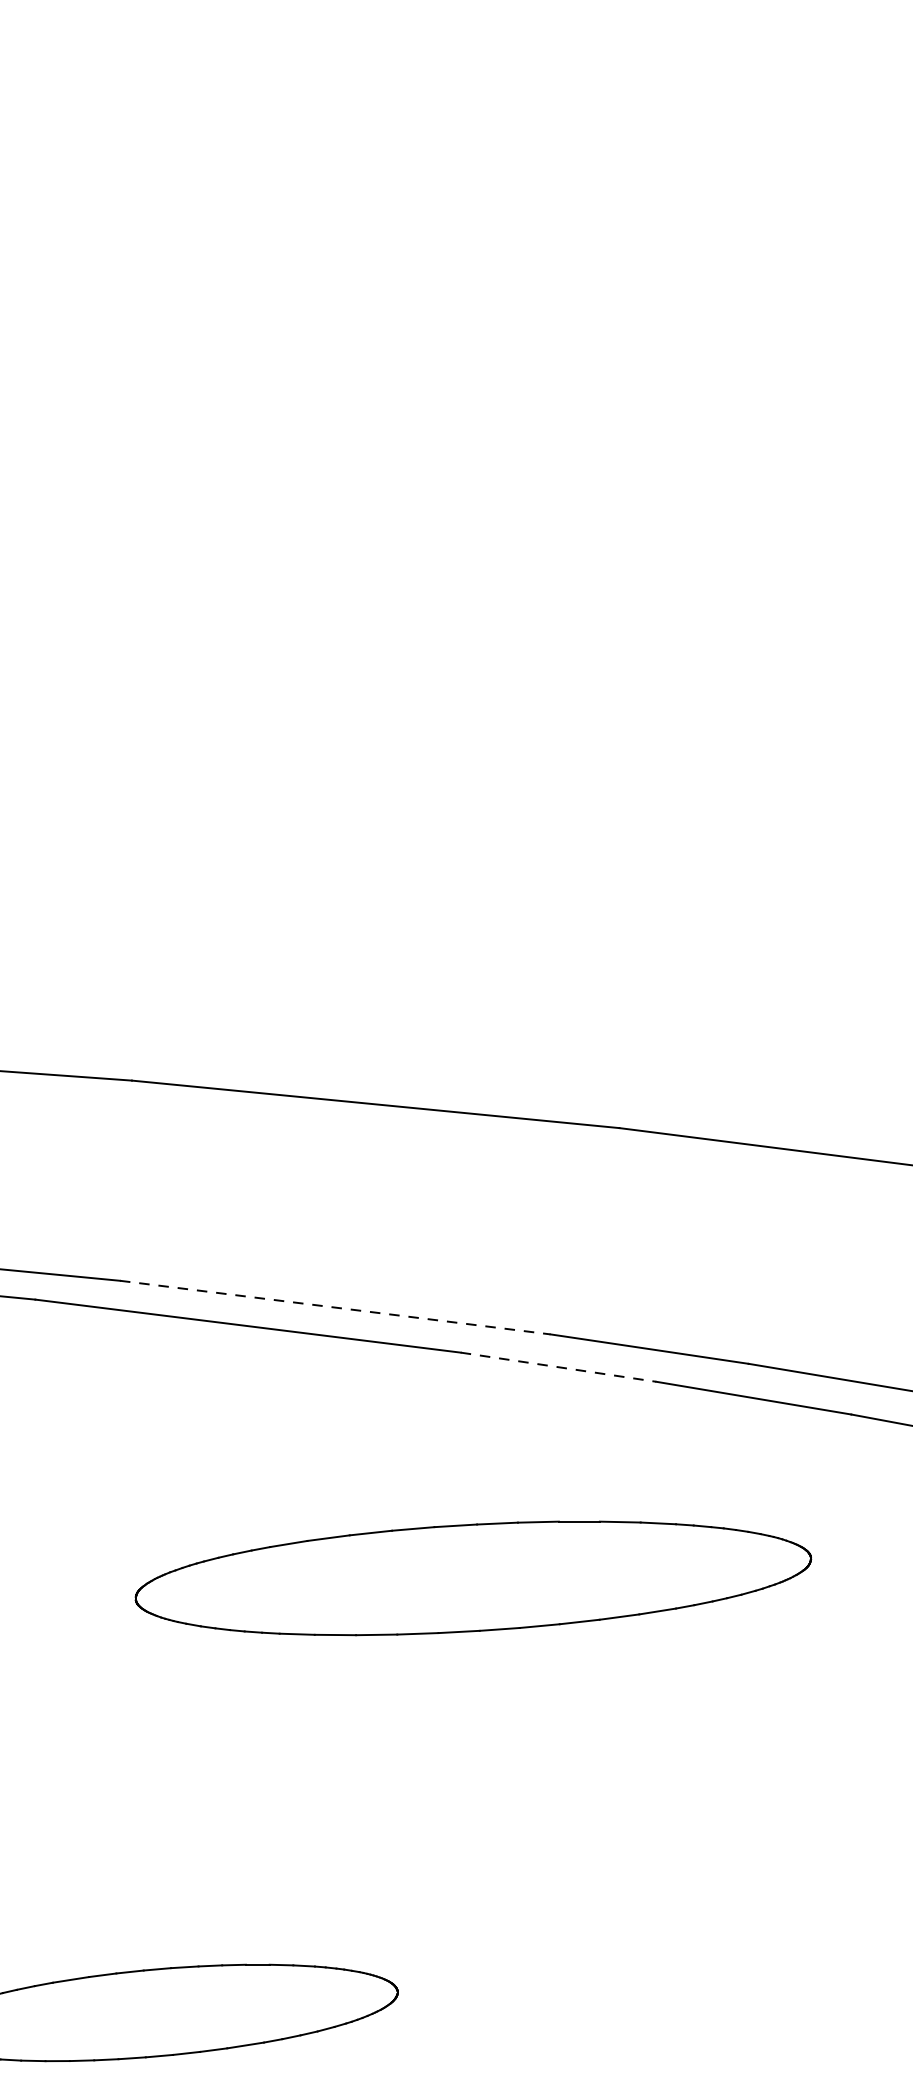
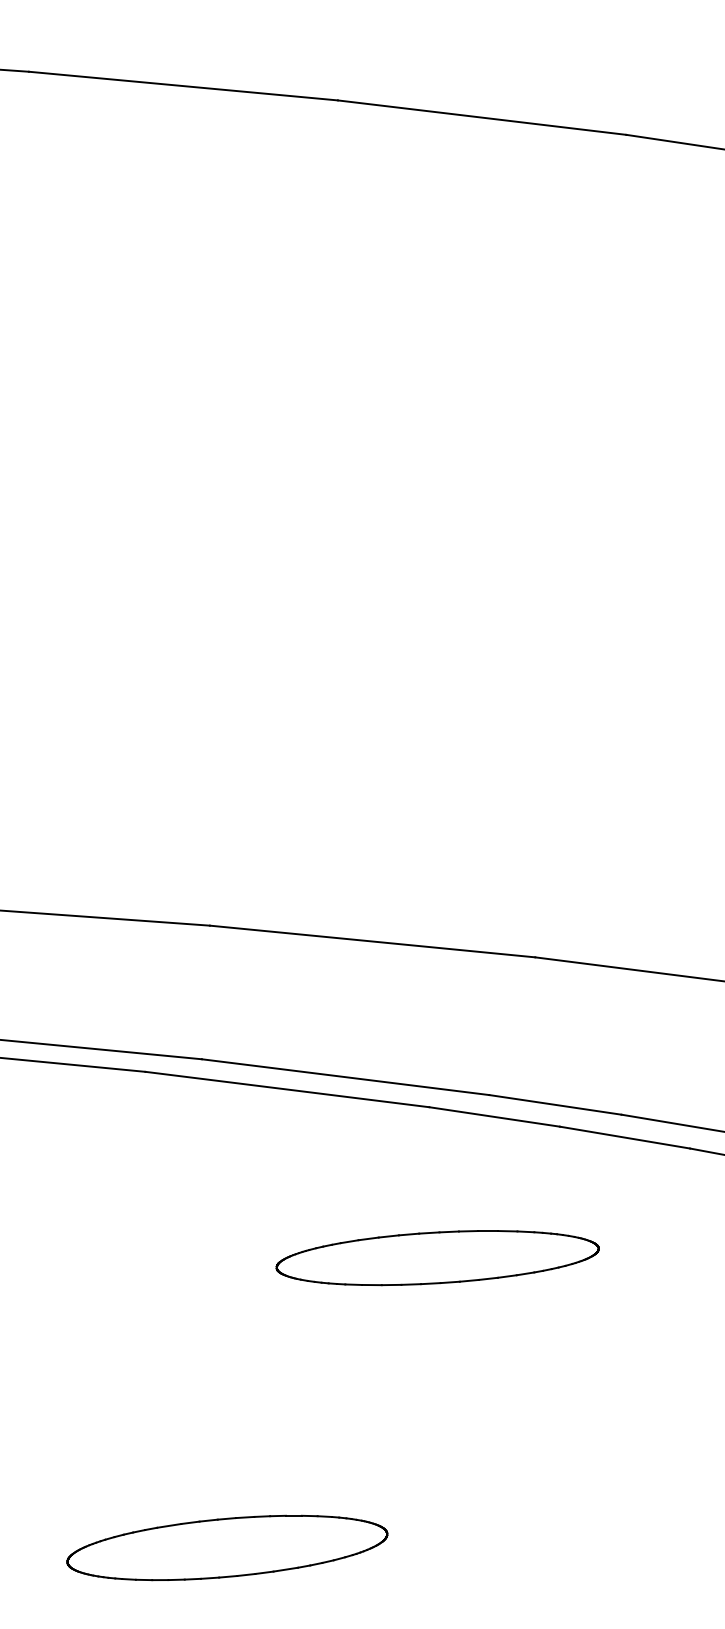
line: (335, 1308) -> (345, 1077), dashed -> solid
line: (559, 1368) -> (495, 1117), dashed -> solid
part: (472, 1579) -> (437, 1258), size x0.71

